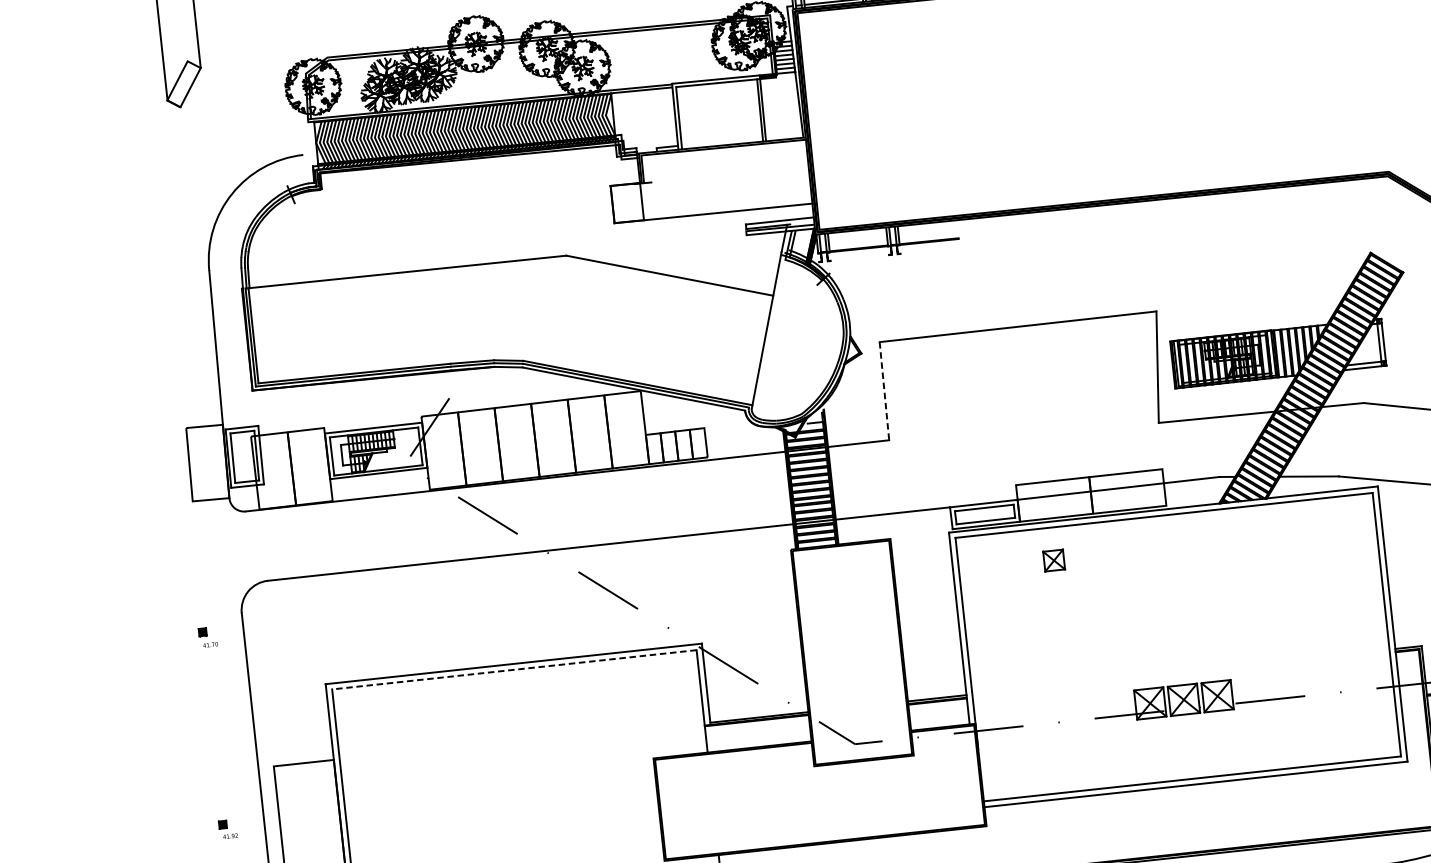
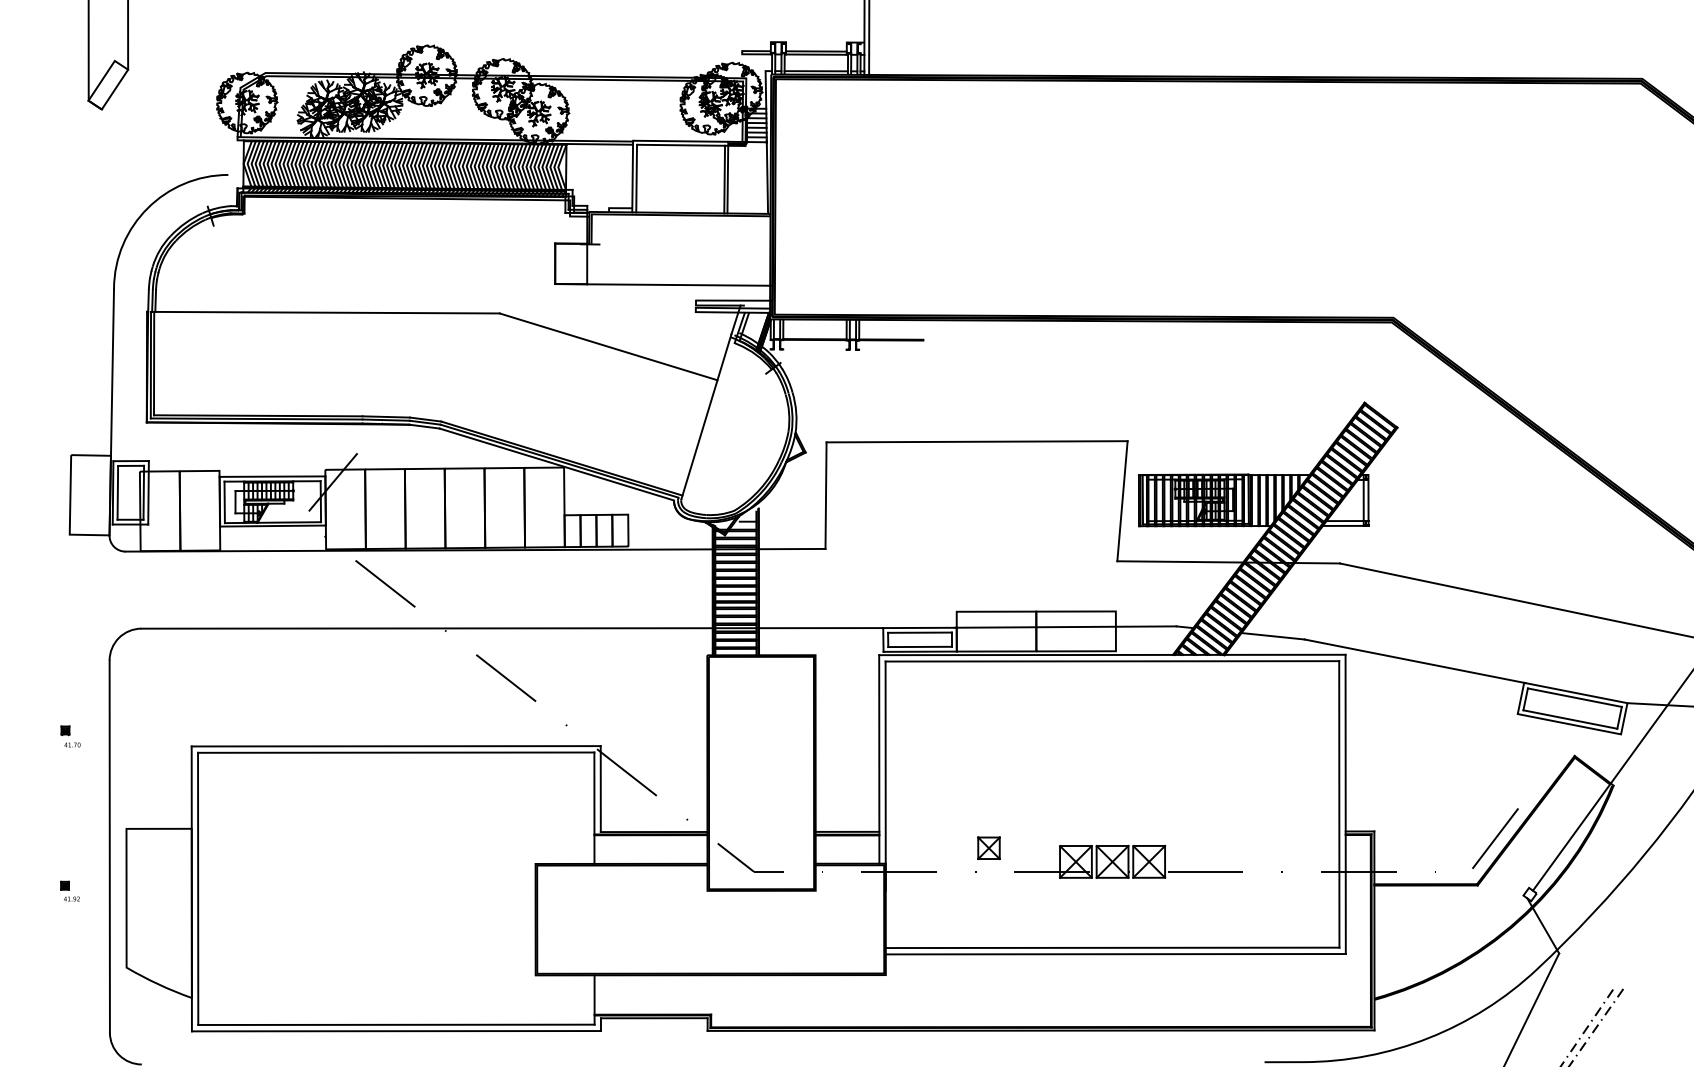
line: (884, 391) -> (826, 496), dashed -> solid
part: (1053, 560) -> (988, 848), moved
part: (207, 637) -> (70, 736), moved
line: (513, 669) -> (395, 752), dashed -> solid

